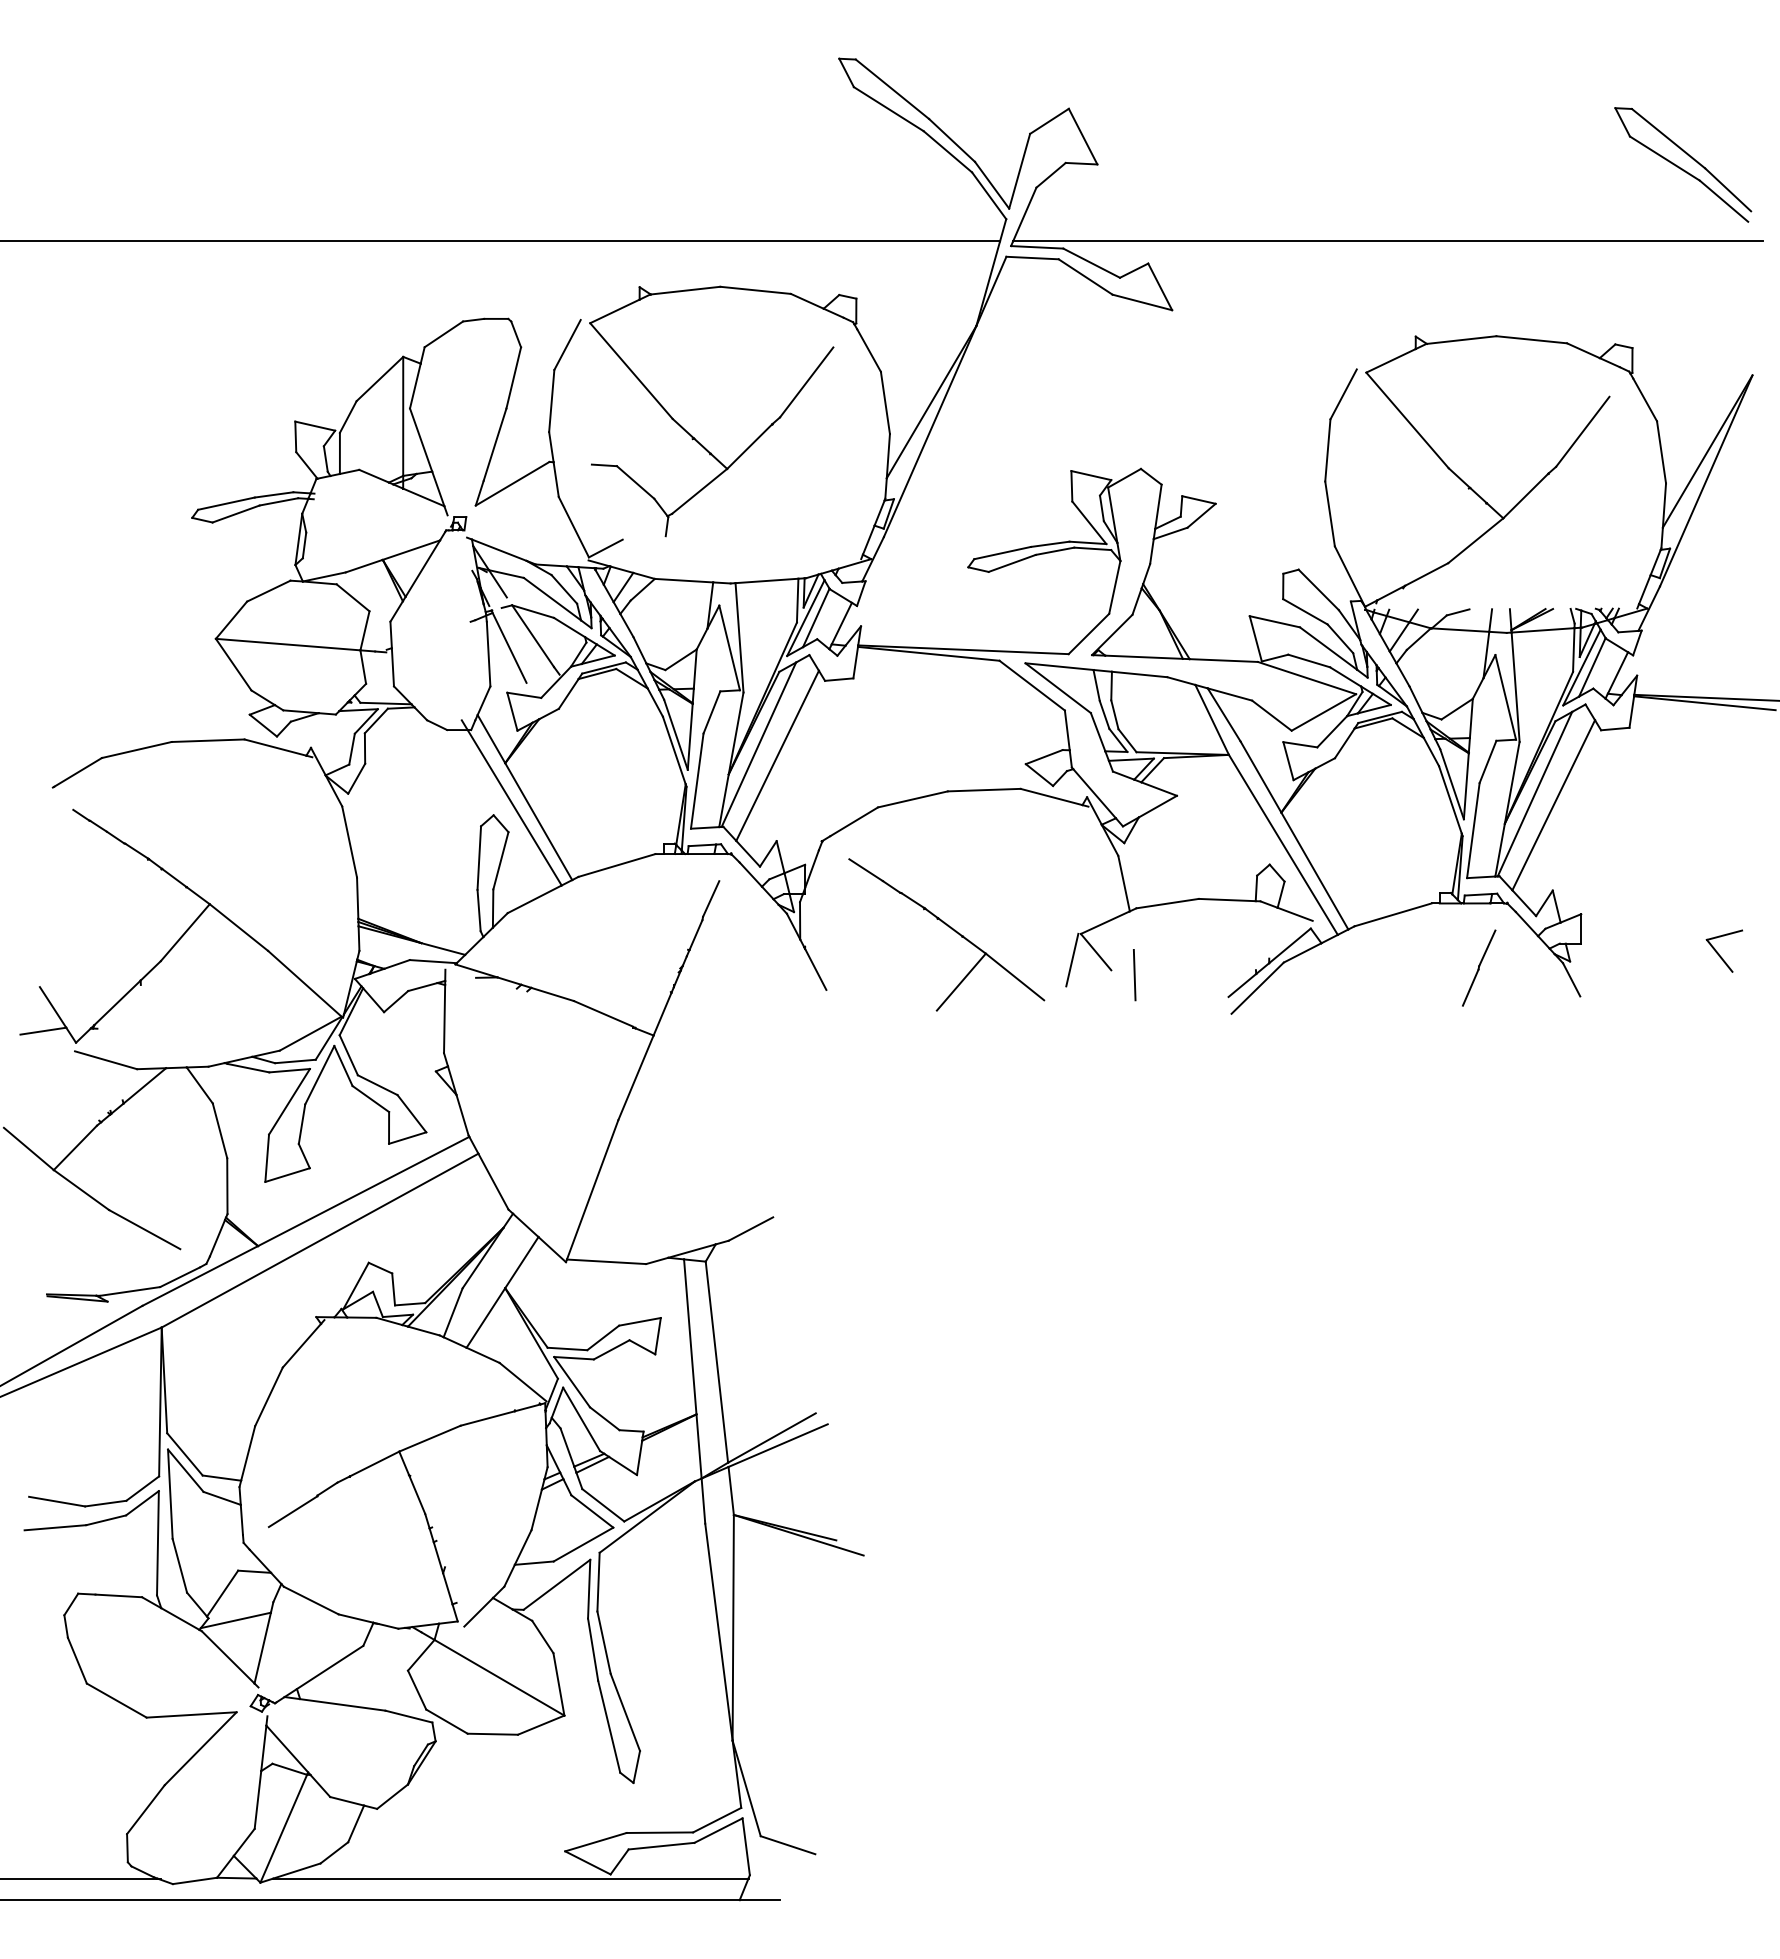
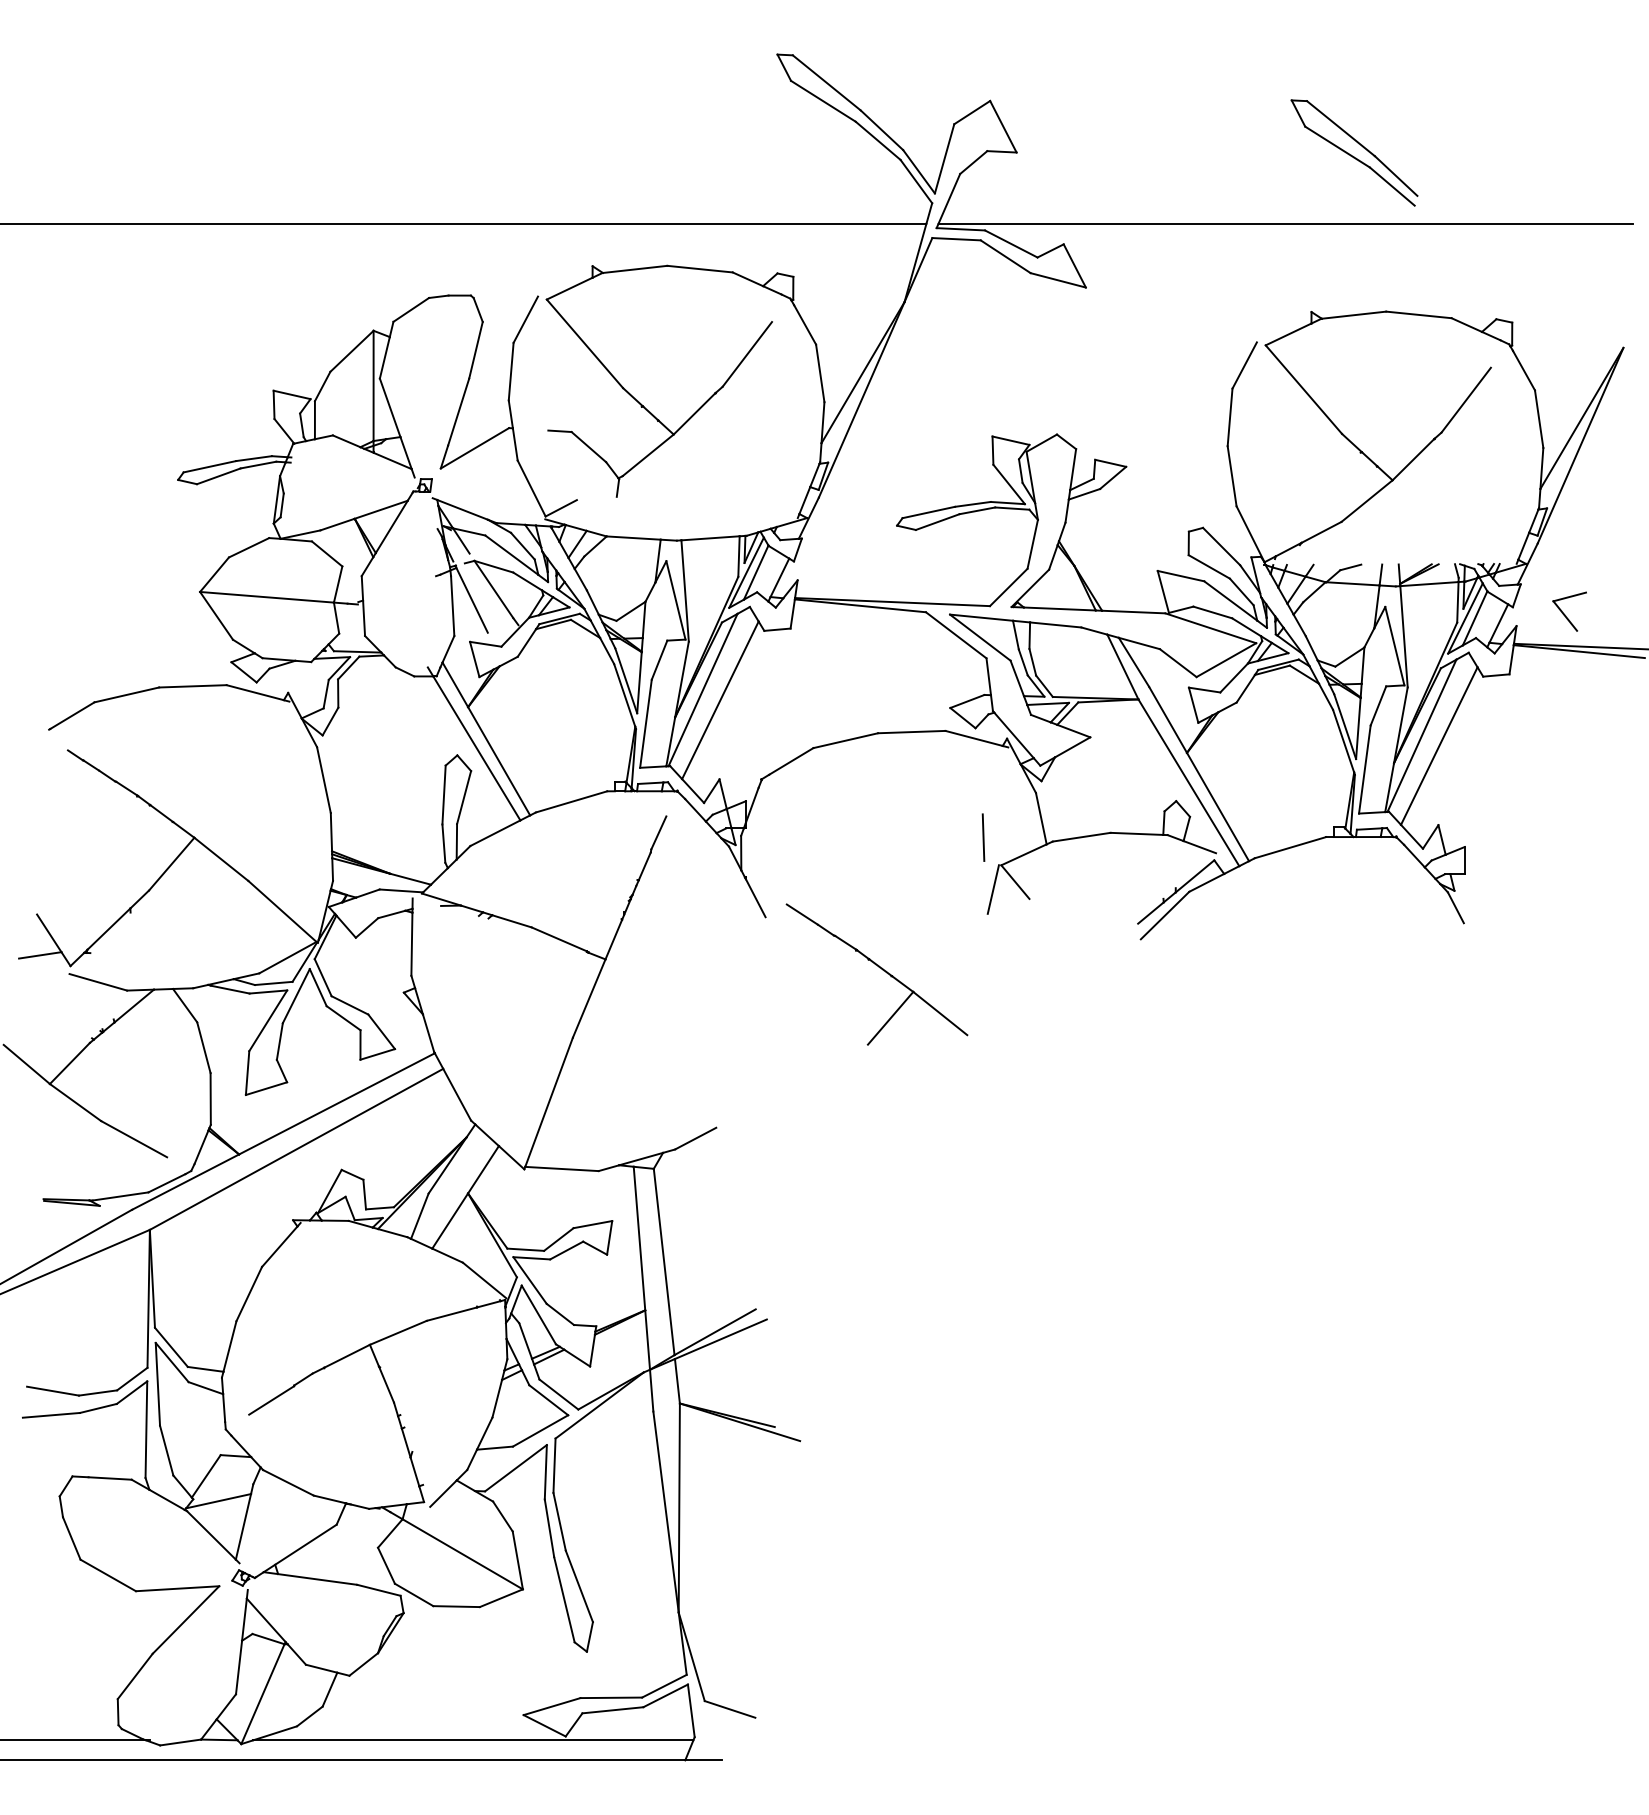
part: (1683, 164) -> (1354, 152), moved
part: (951, 929) -> (881, 969), moved
part: (1723, 950) -> (1568, 611), moved
line: (1479, 967) -> (1370, 896), removed
line: (1134, 975) -> (983, 838), moved

